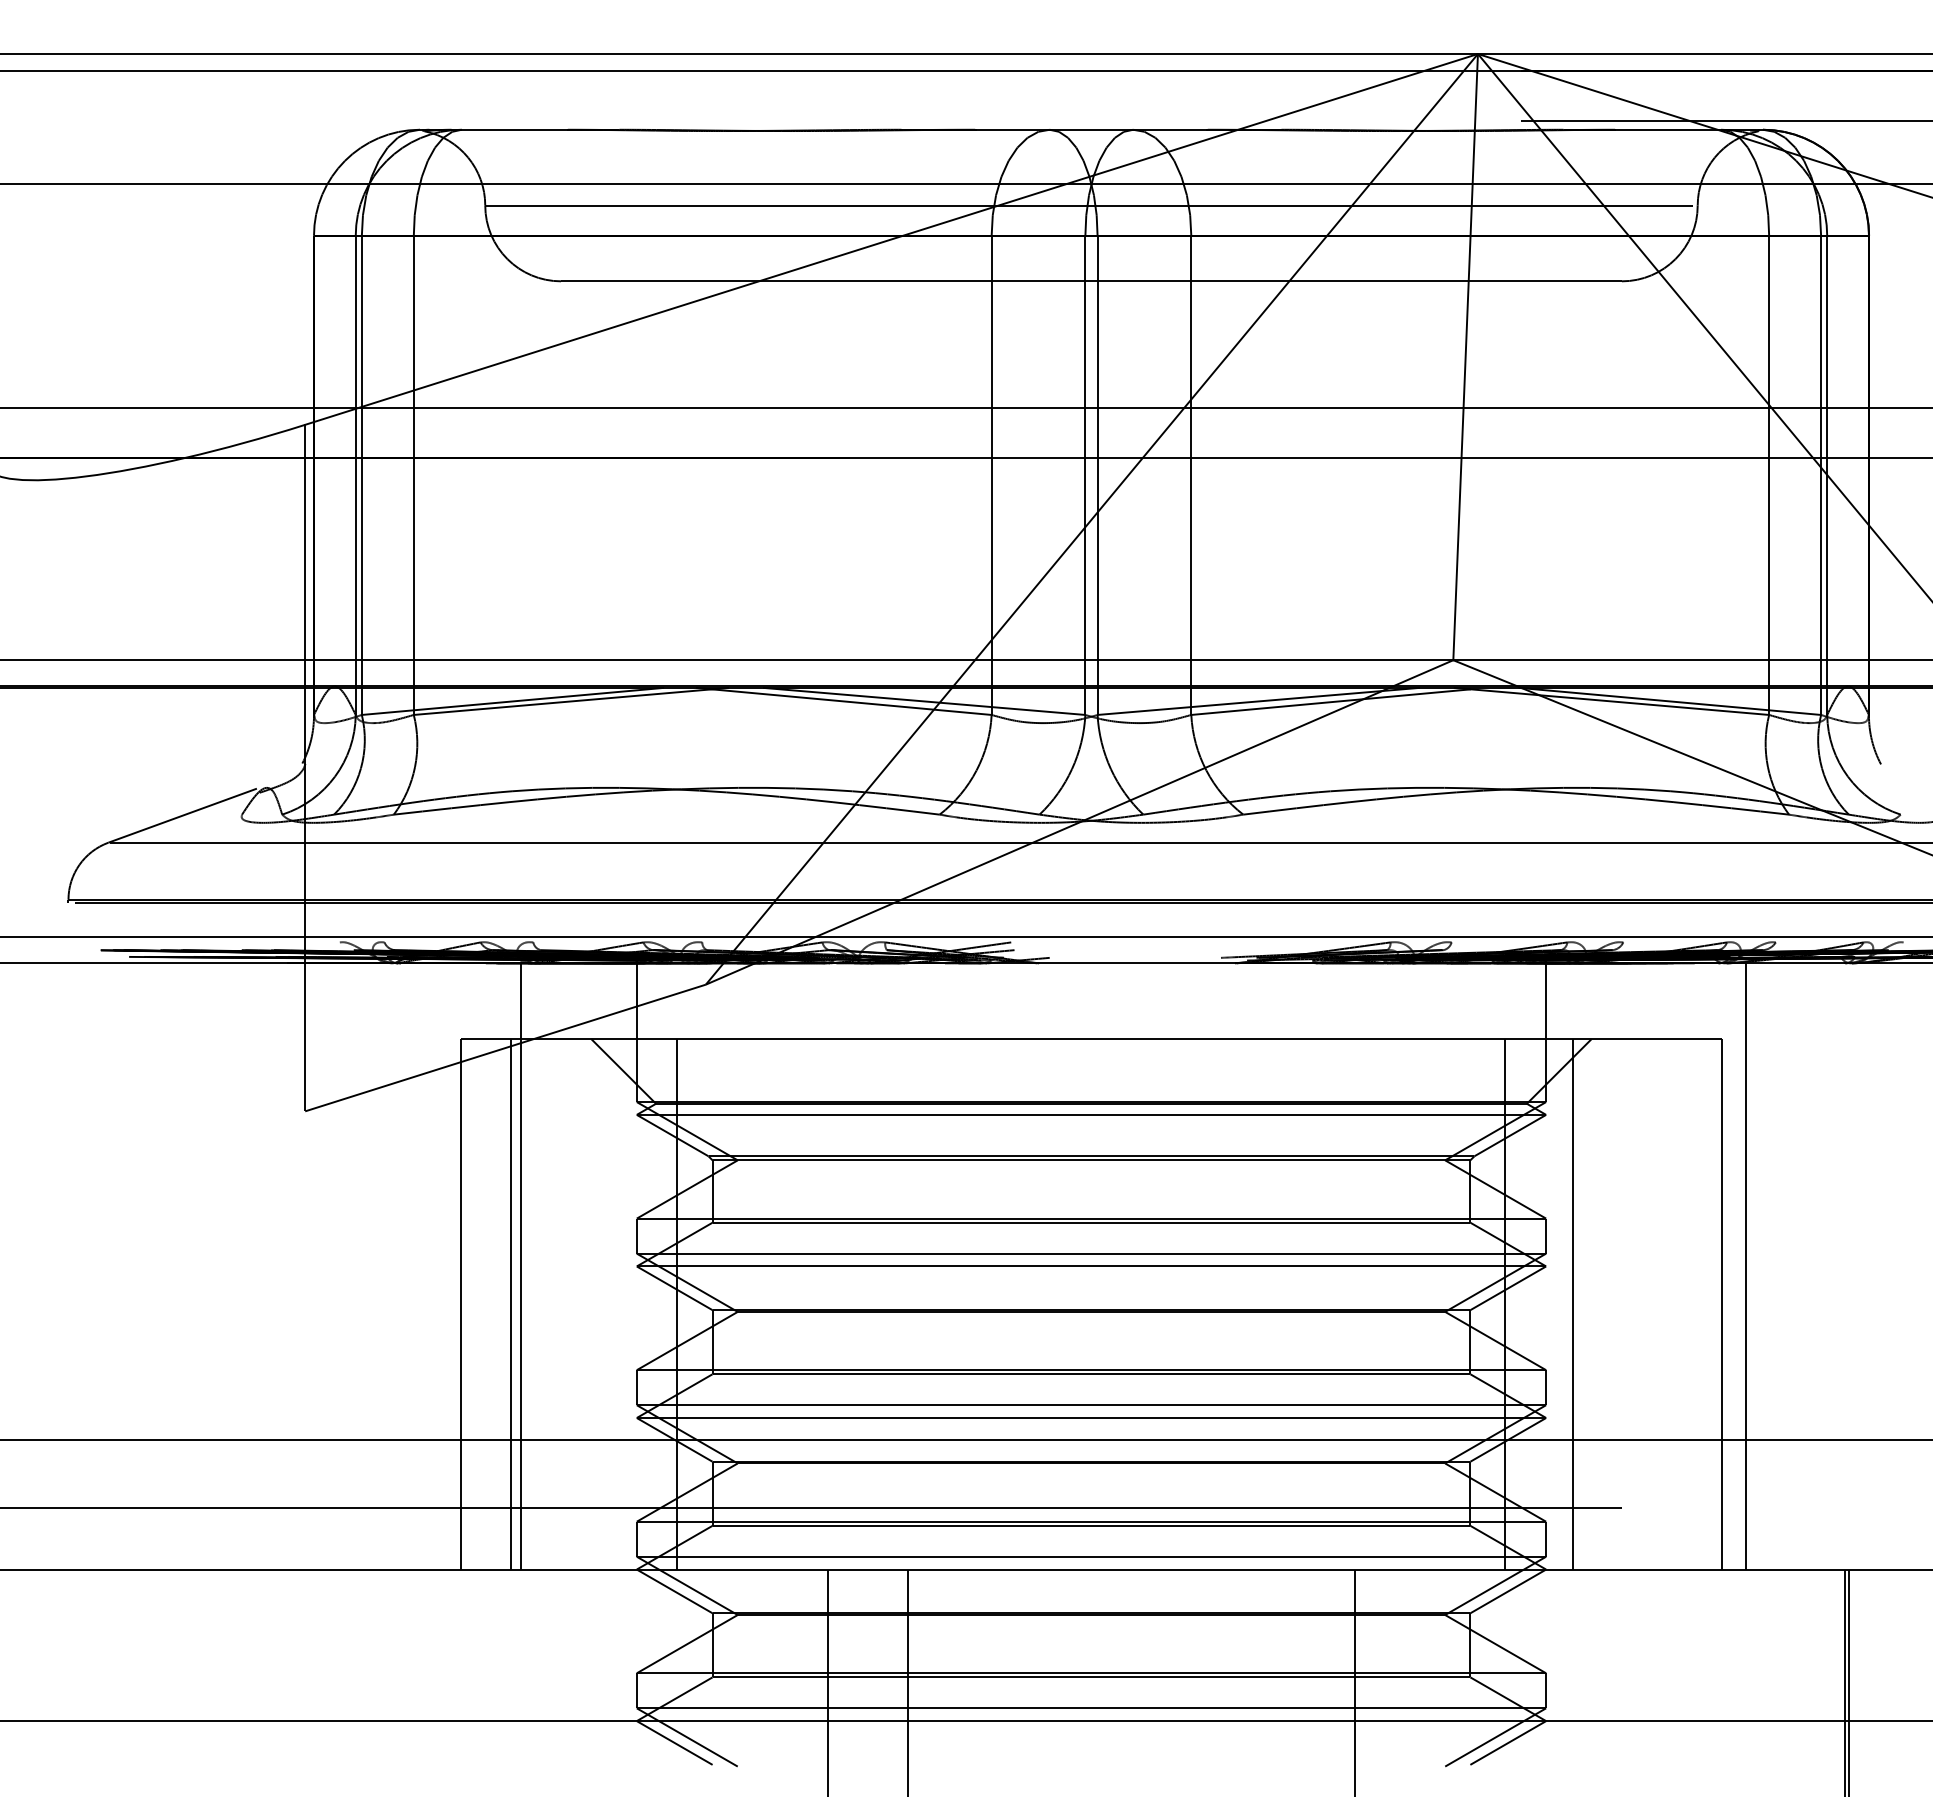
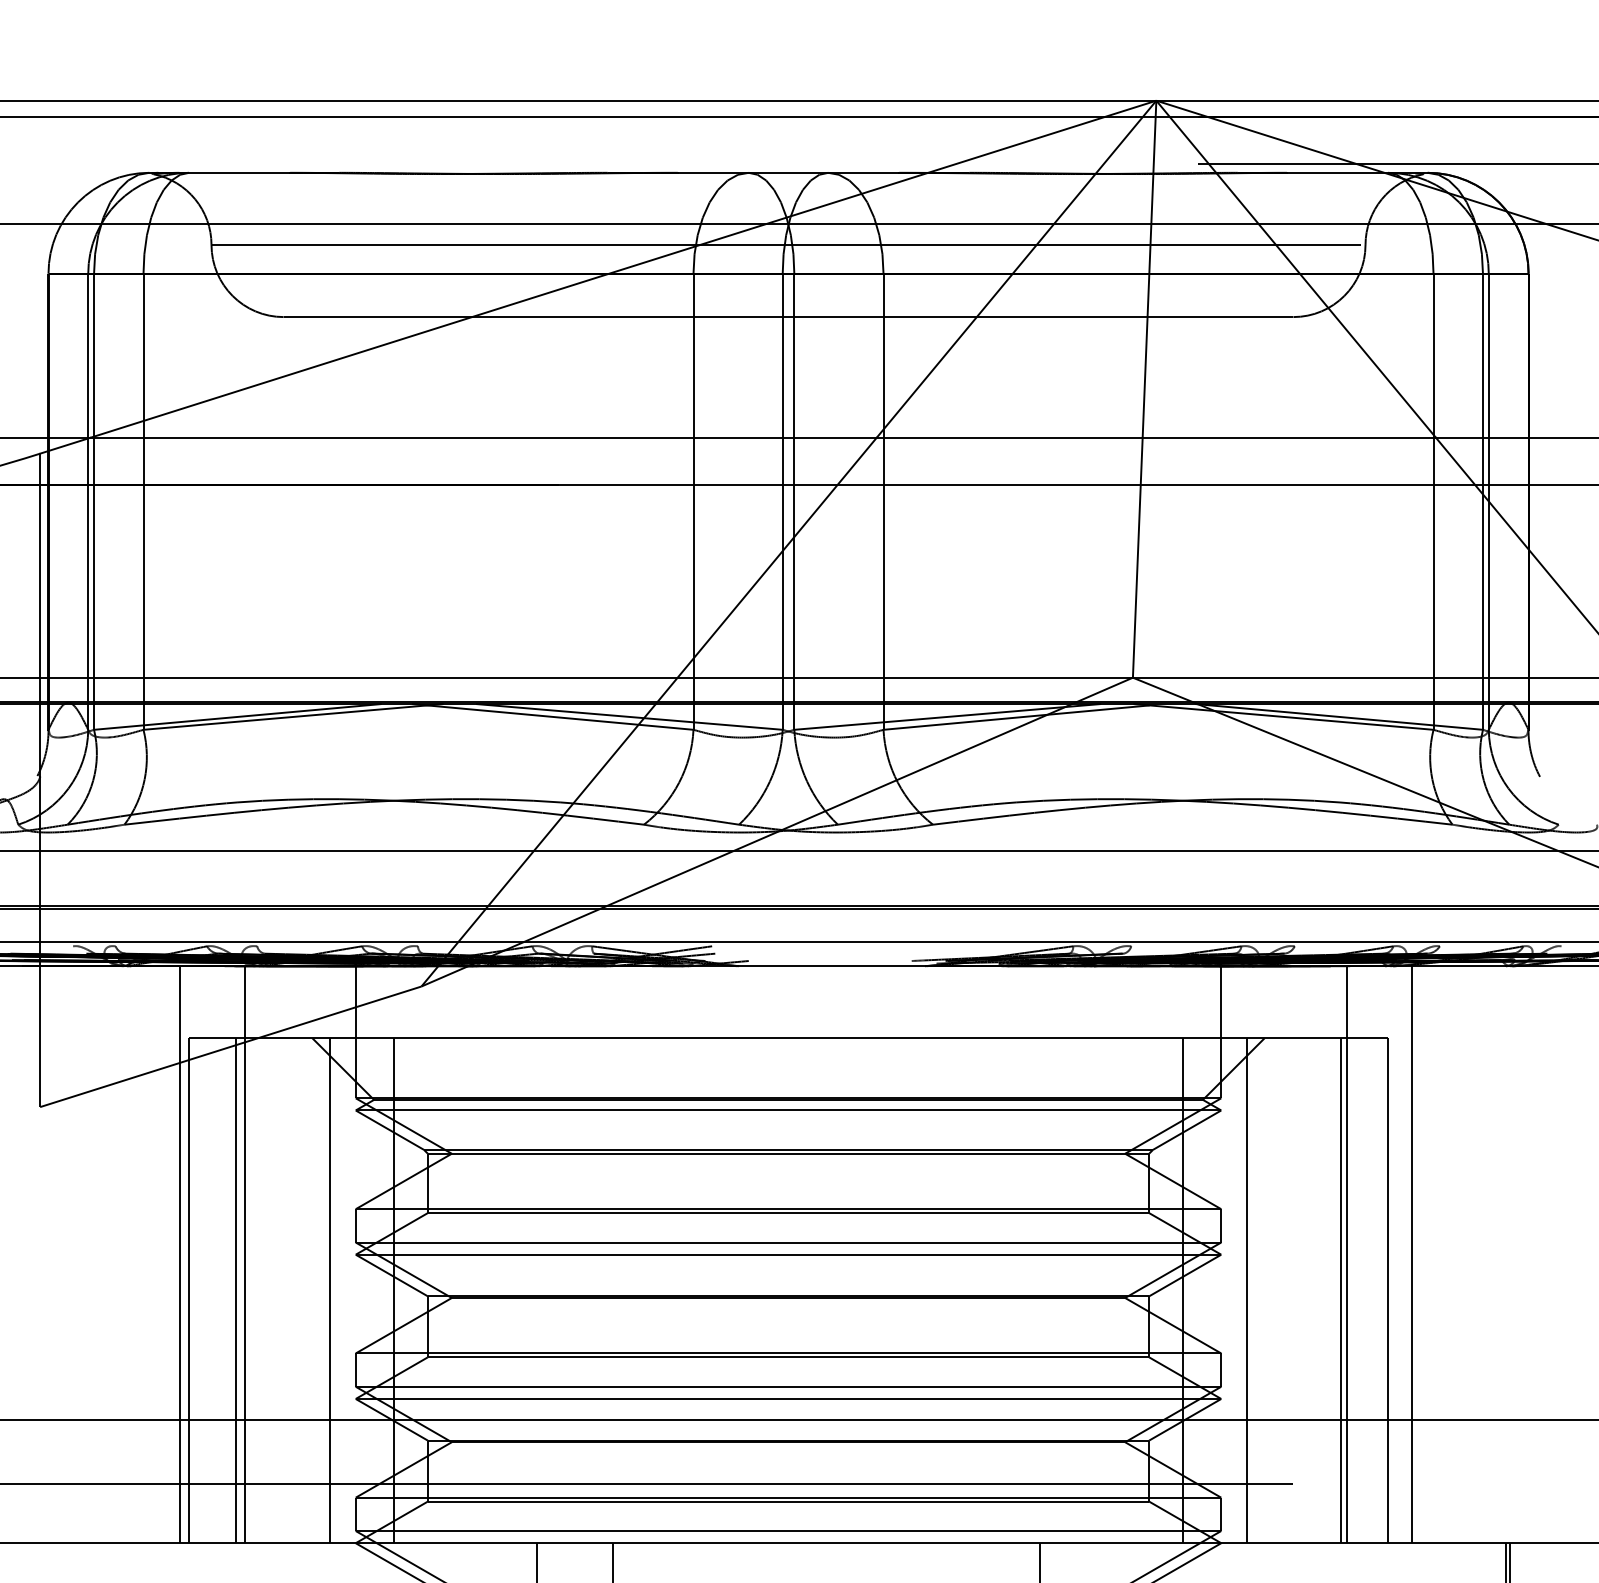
line: (452, 1266) -> (180, 1254), added
line: (1678, 1266) -> (1347, 1254), added
line: (610, 1304) -> (330, 1290), added
line: (1671, 1304) -> (1340, 1290), added

